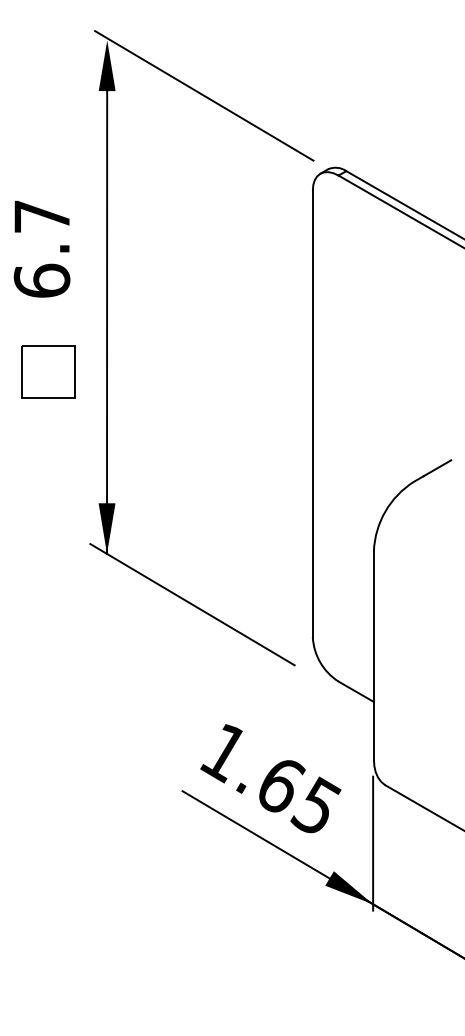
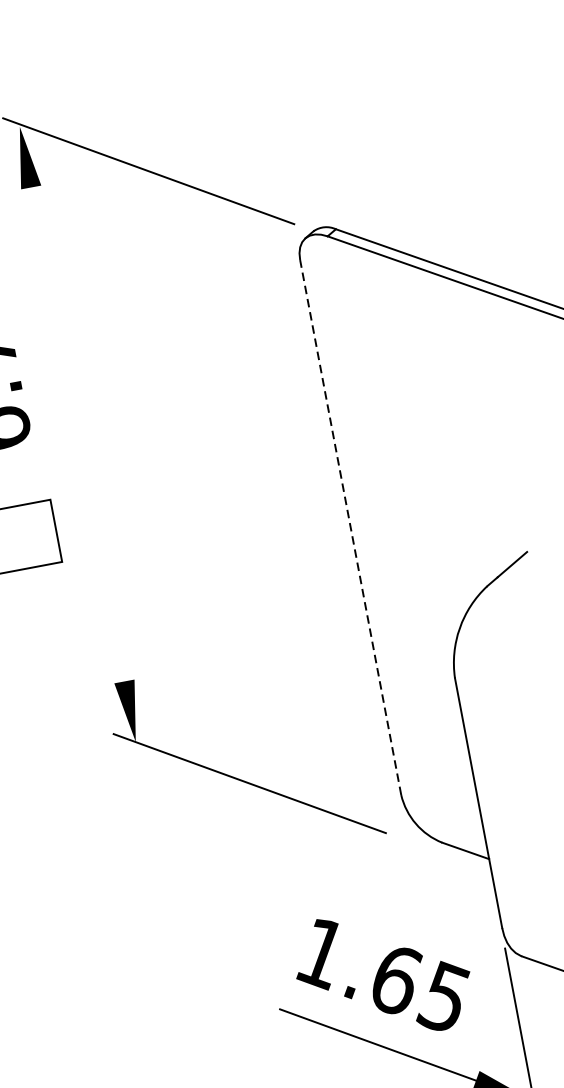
line: (107, 322) -> (84, 464), removed
line: (312, 413) -> (350, 527), solid -> dashed

